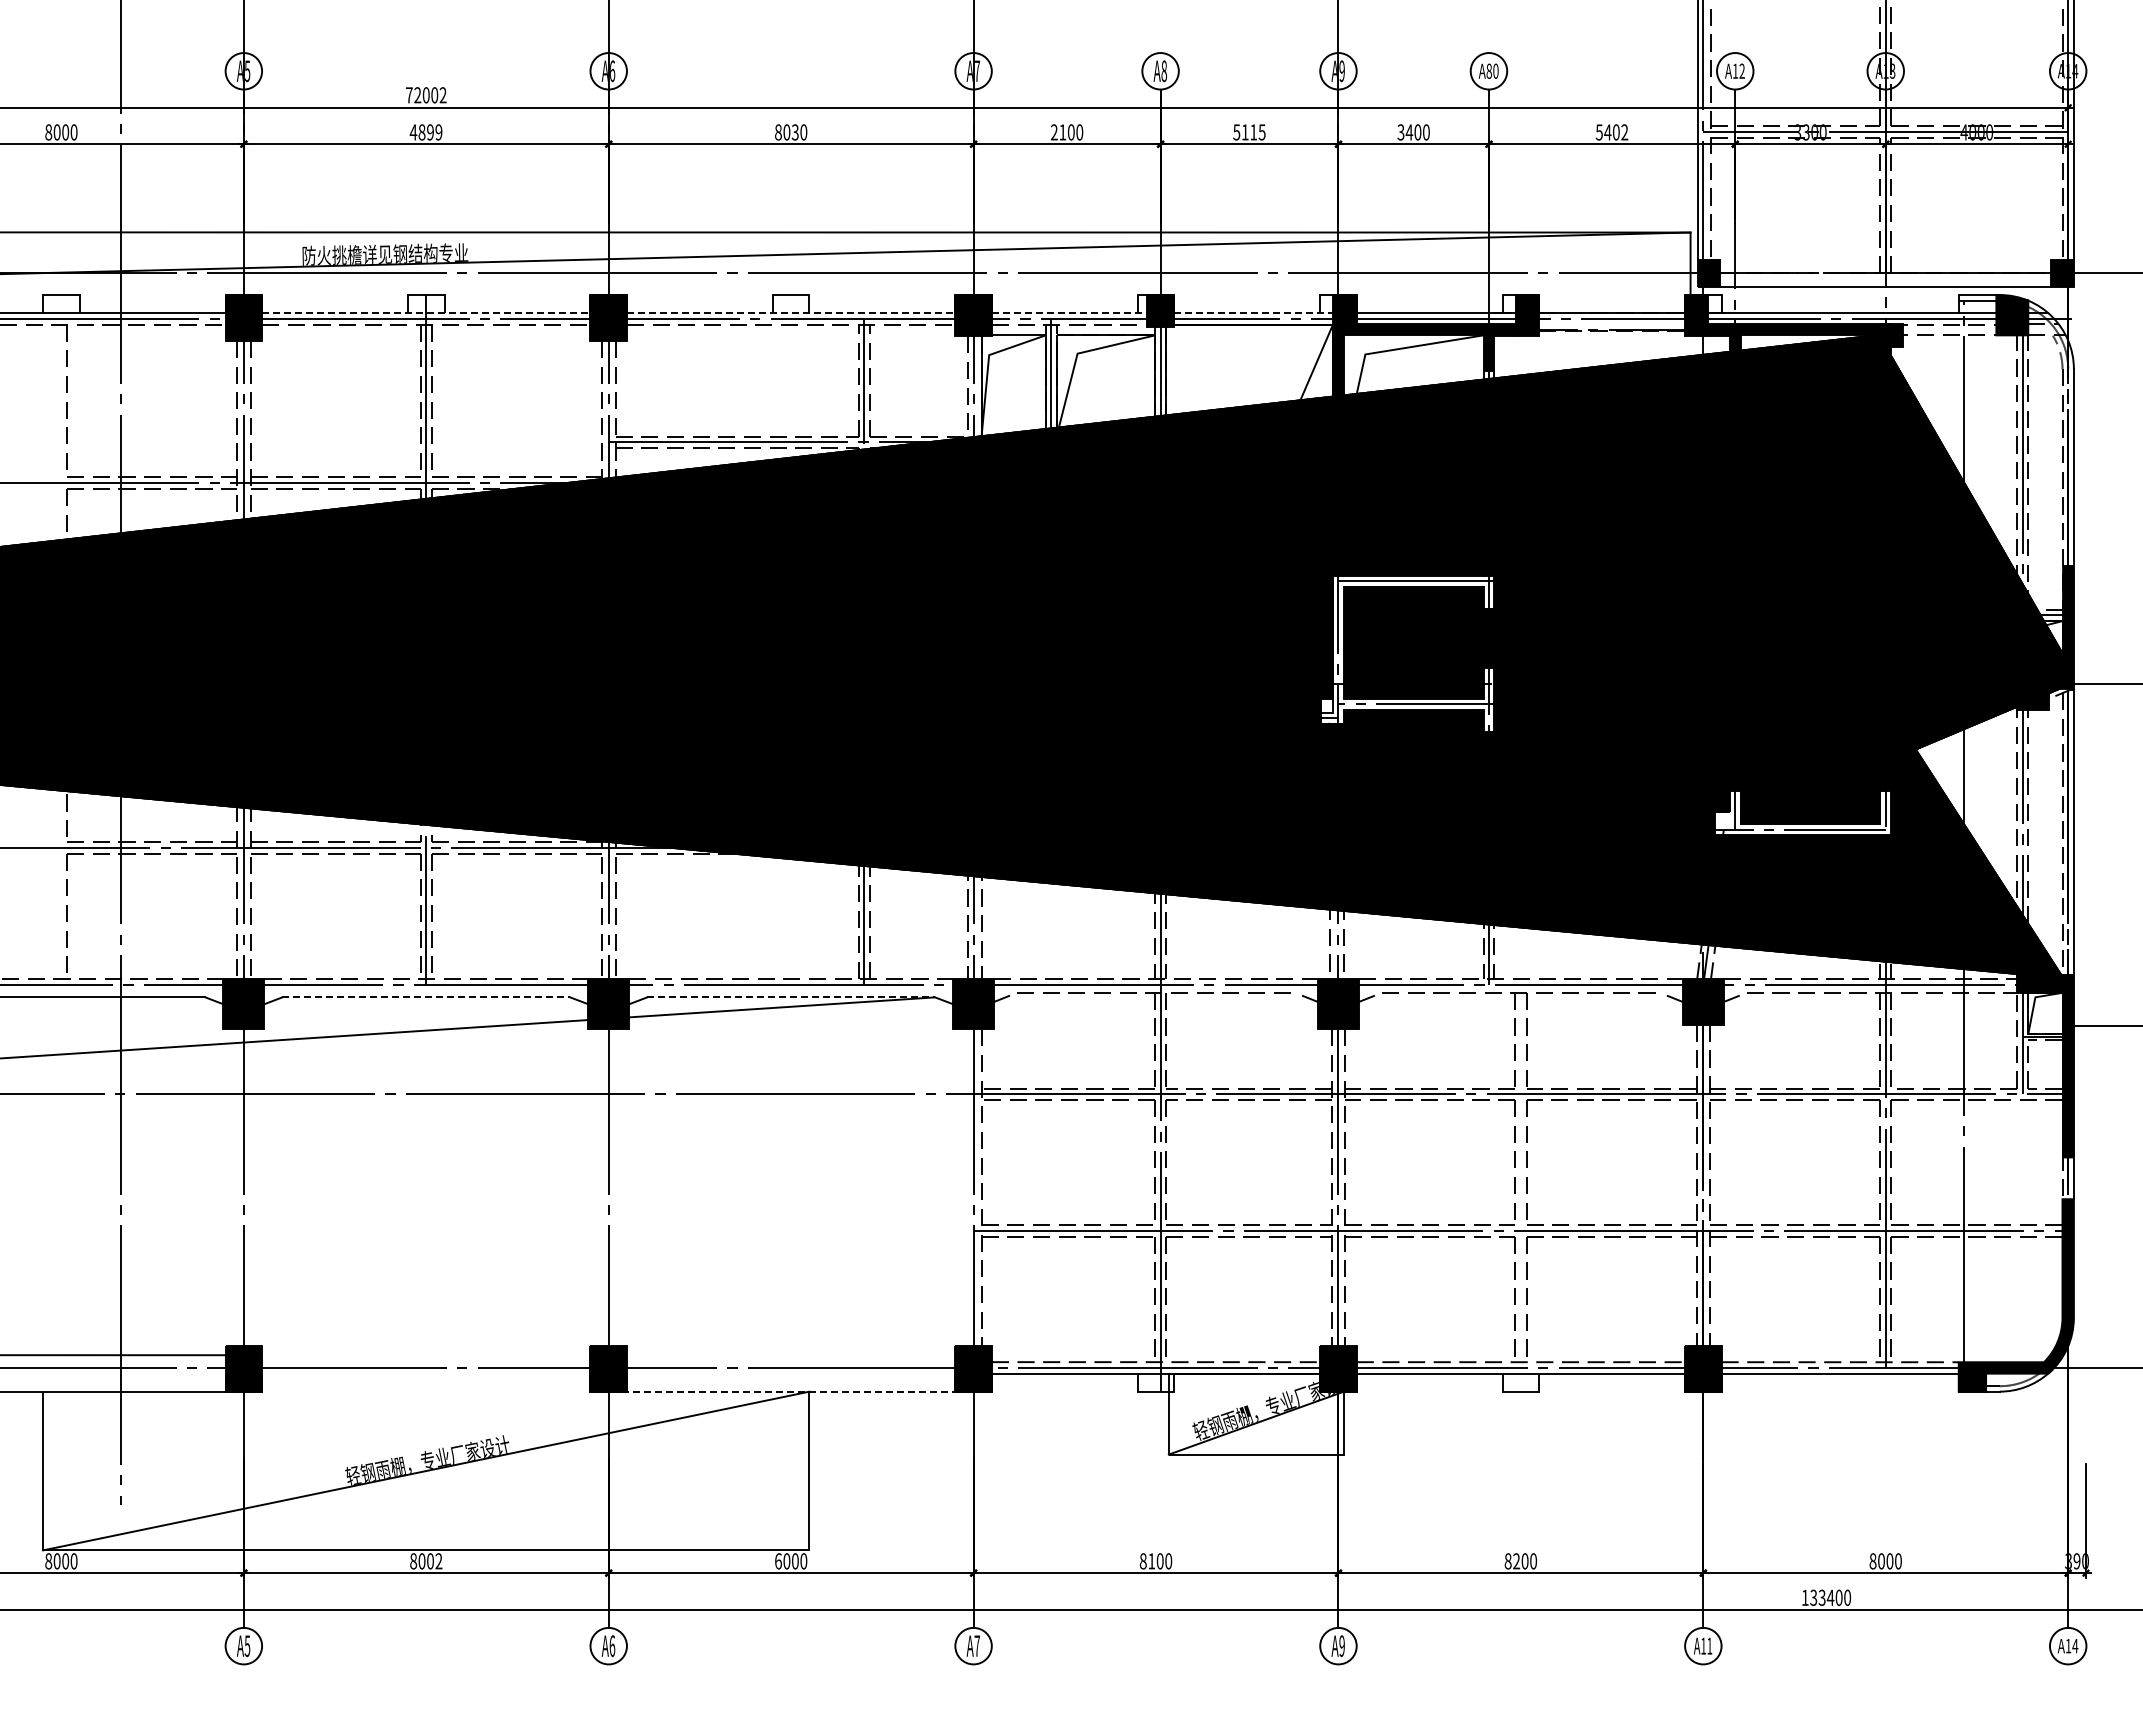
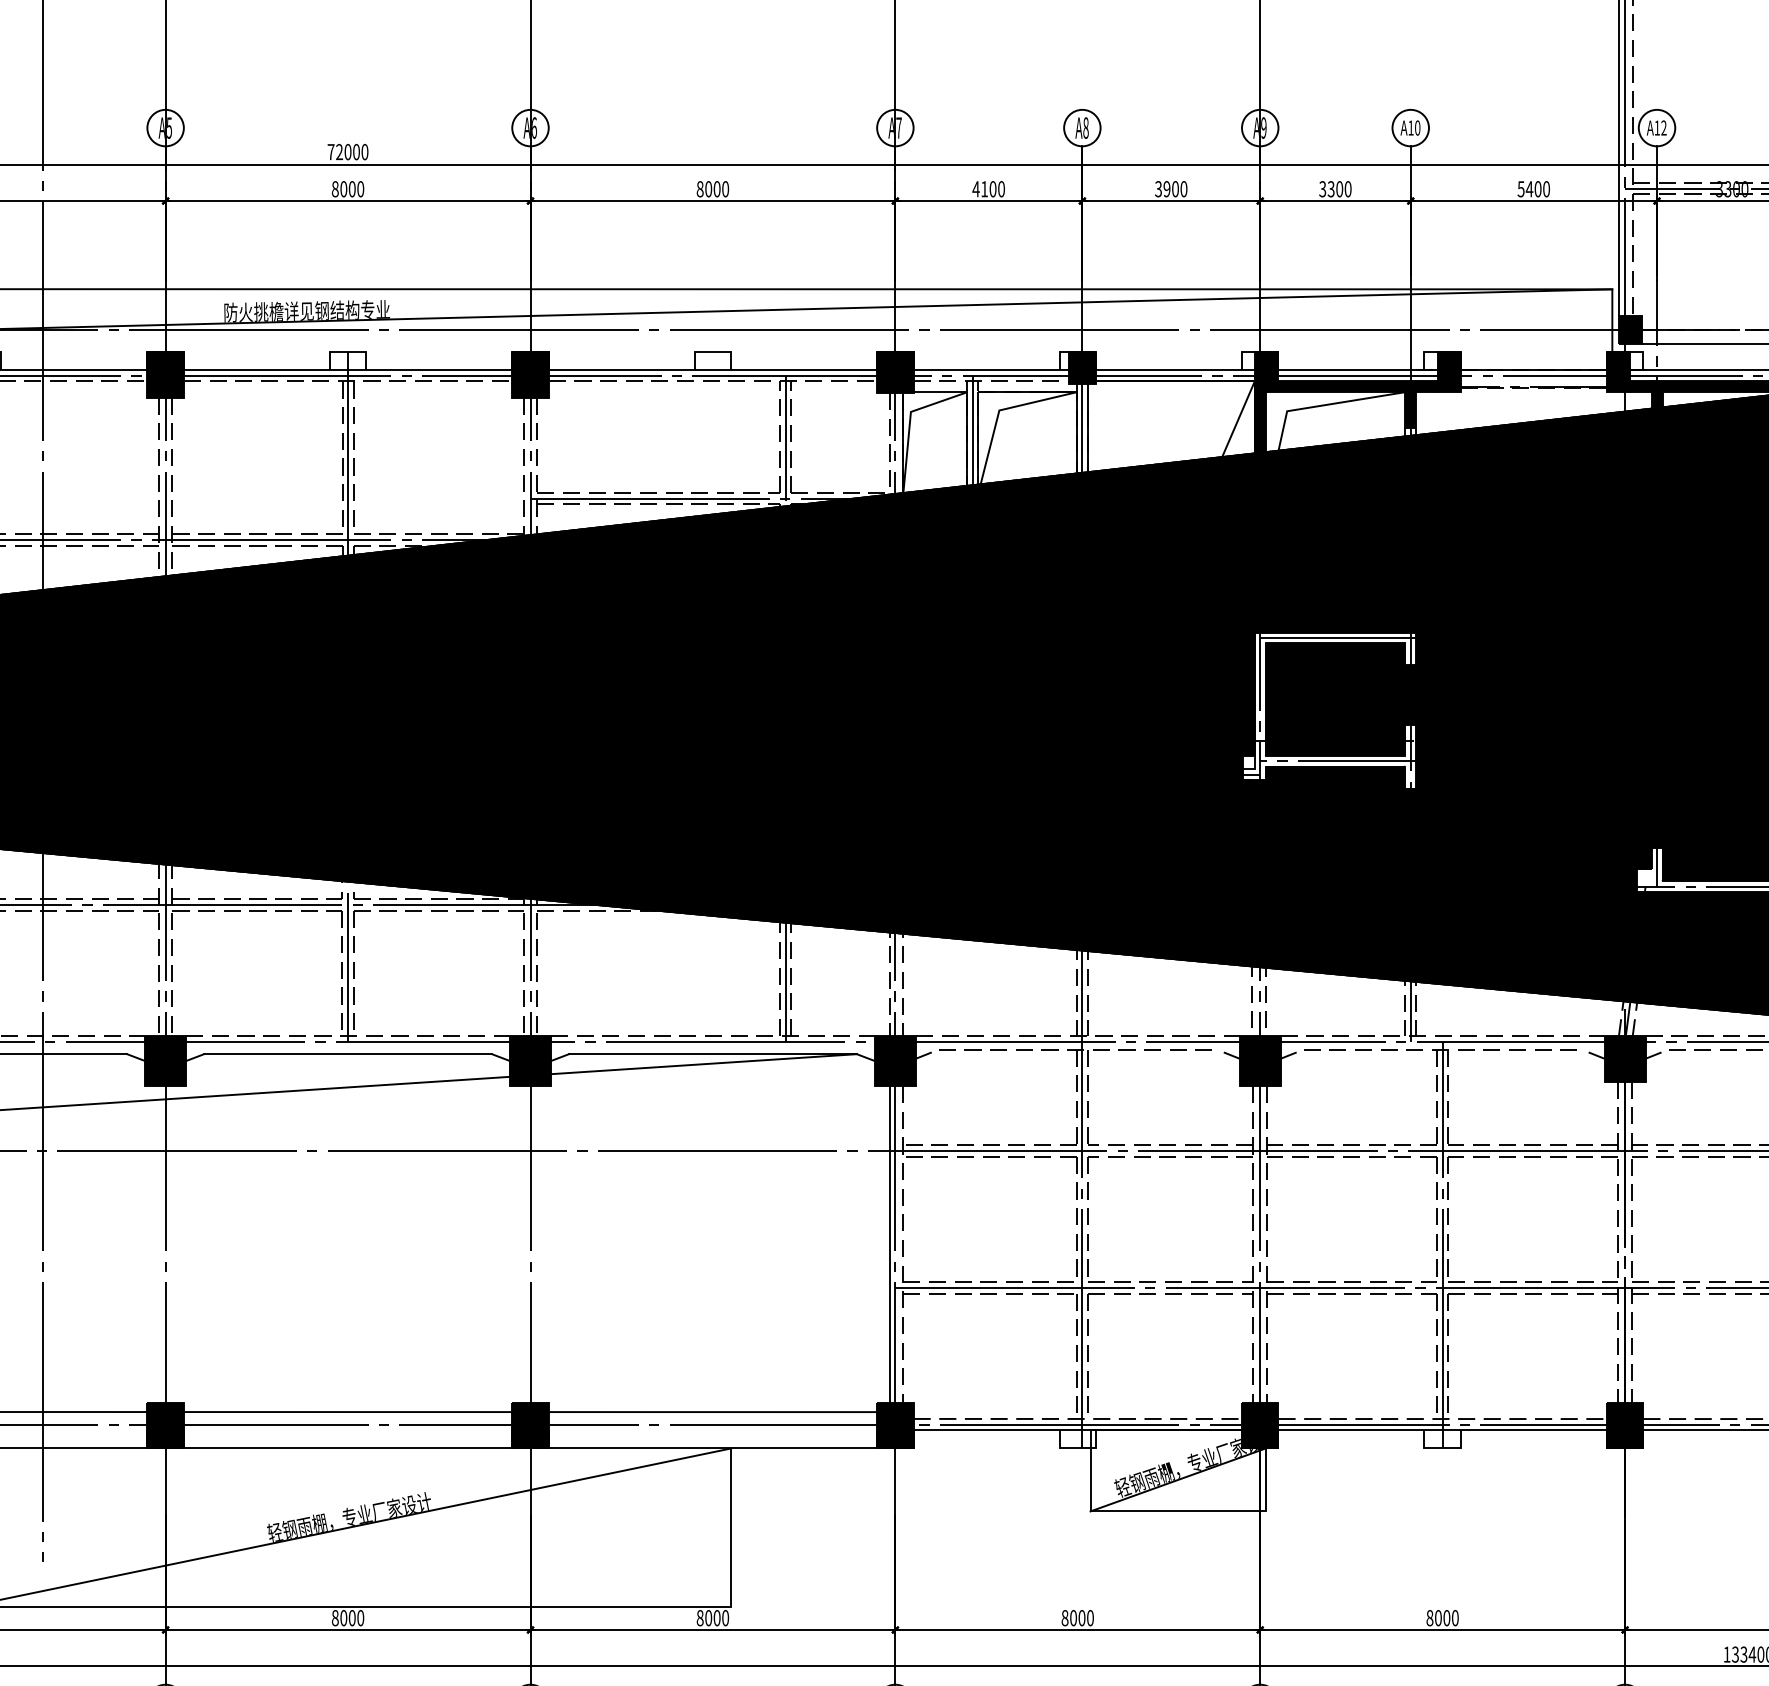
text: (1488, 70) -> (1410, 127), A80 -> A10
text: (442, 95) -> (364, 152), 72002 -> 72000
text: (425, 132) -> (347, 189), 4899 -> 8000
text: (794, 132) -> (716, 189), 8030 -> 8000
text: (1054, 132) -> (976, 189), 2100 -> 4100
text: (1249, 132) -> (1171, 189), 5115 -> 3900
text: (1409, 132) -> (1331, 189), 3400 -> 3300
text: (1624, 132) -> (1546, 189), 5402 -> 5400
line: (426, 313) -> (348, 370), dashed -> solid
line: (791, 313) -> (713, 370), dashed -> solid
line: (1069, 313) -> (991, 370), dashed -> solid
line: (1254, 313) -> (1176, 370), dashed -> solid
line: (426, 997) -> (348, 1054), dashed -> solid
line: (791, 997) -> (713, 1054), dashed -> solid
line: (967, 1187) -> (889, 1244), added
line: (1520, 1187) -> (1442, 1244), added
line: (426, 1355) -> (348, 1412), added
line: (788, 1355) -> (710, 1412), added
line: (426, 1391) -> (348, 1448), added
line: (789, 1391) -> (711, 1448), dashed -> solid
text: (438, 1561) -> (360, 1618), 8002 -> 8000
text: (778, 1561) -> (700, 1618), 6000 -> 8000
text: (1151, 1561) -> (1073, 1618), 8100 -> 8000
text: (1516, 1561) -> (1438, 1618), 8200 -> 8000

